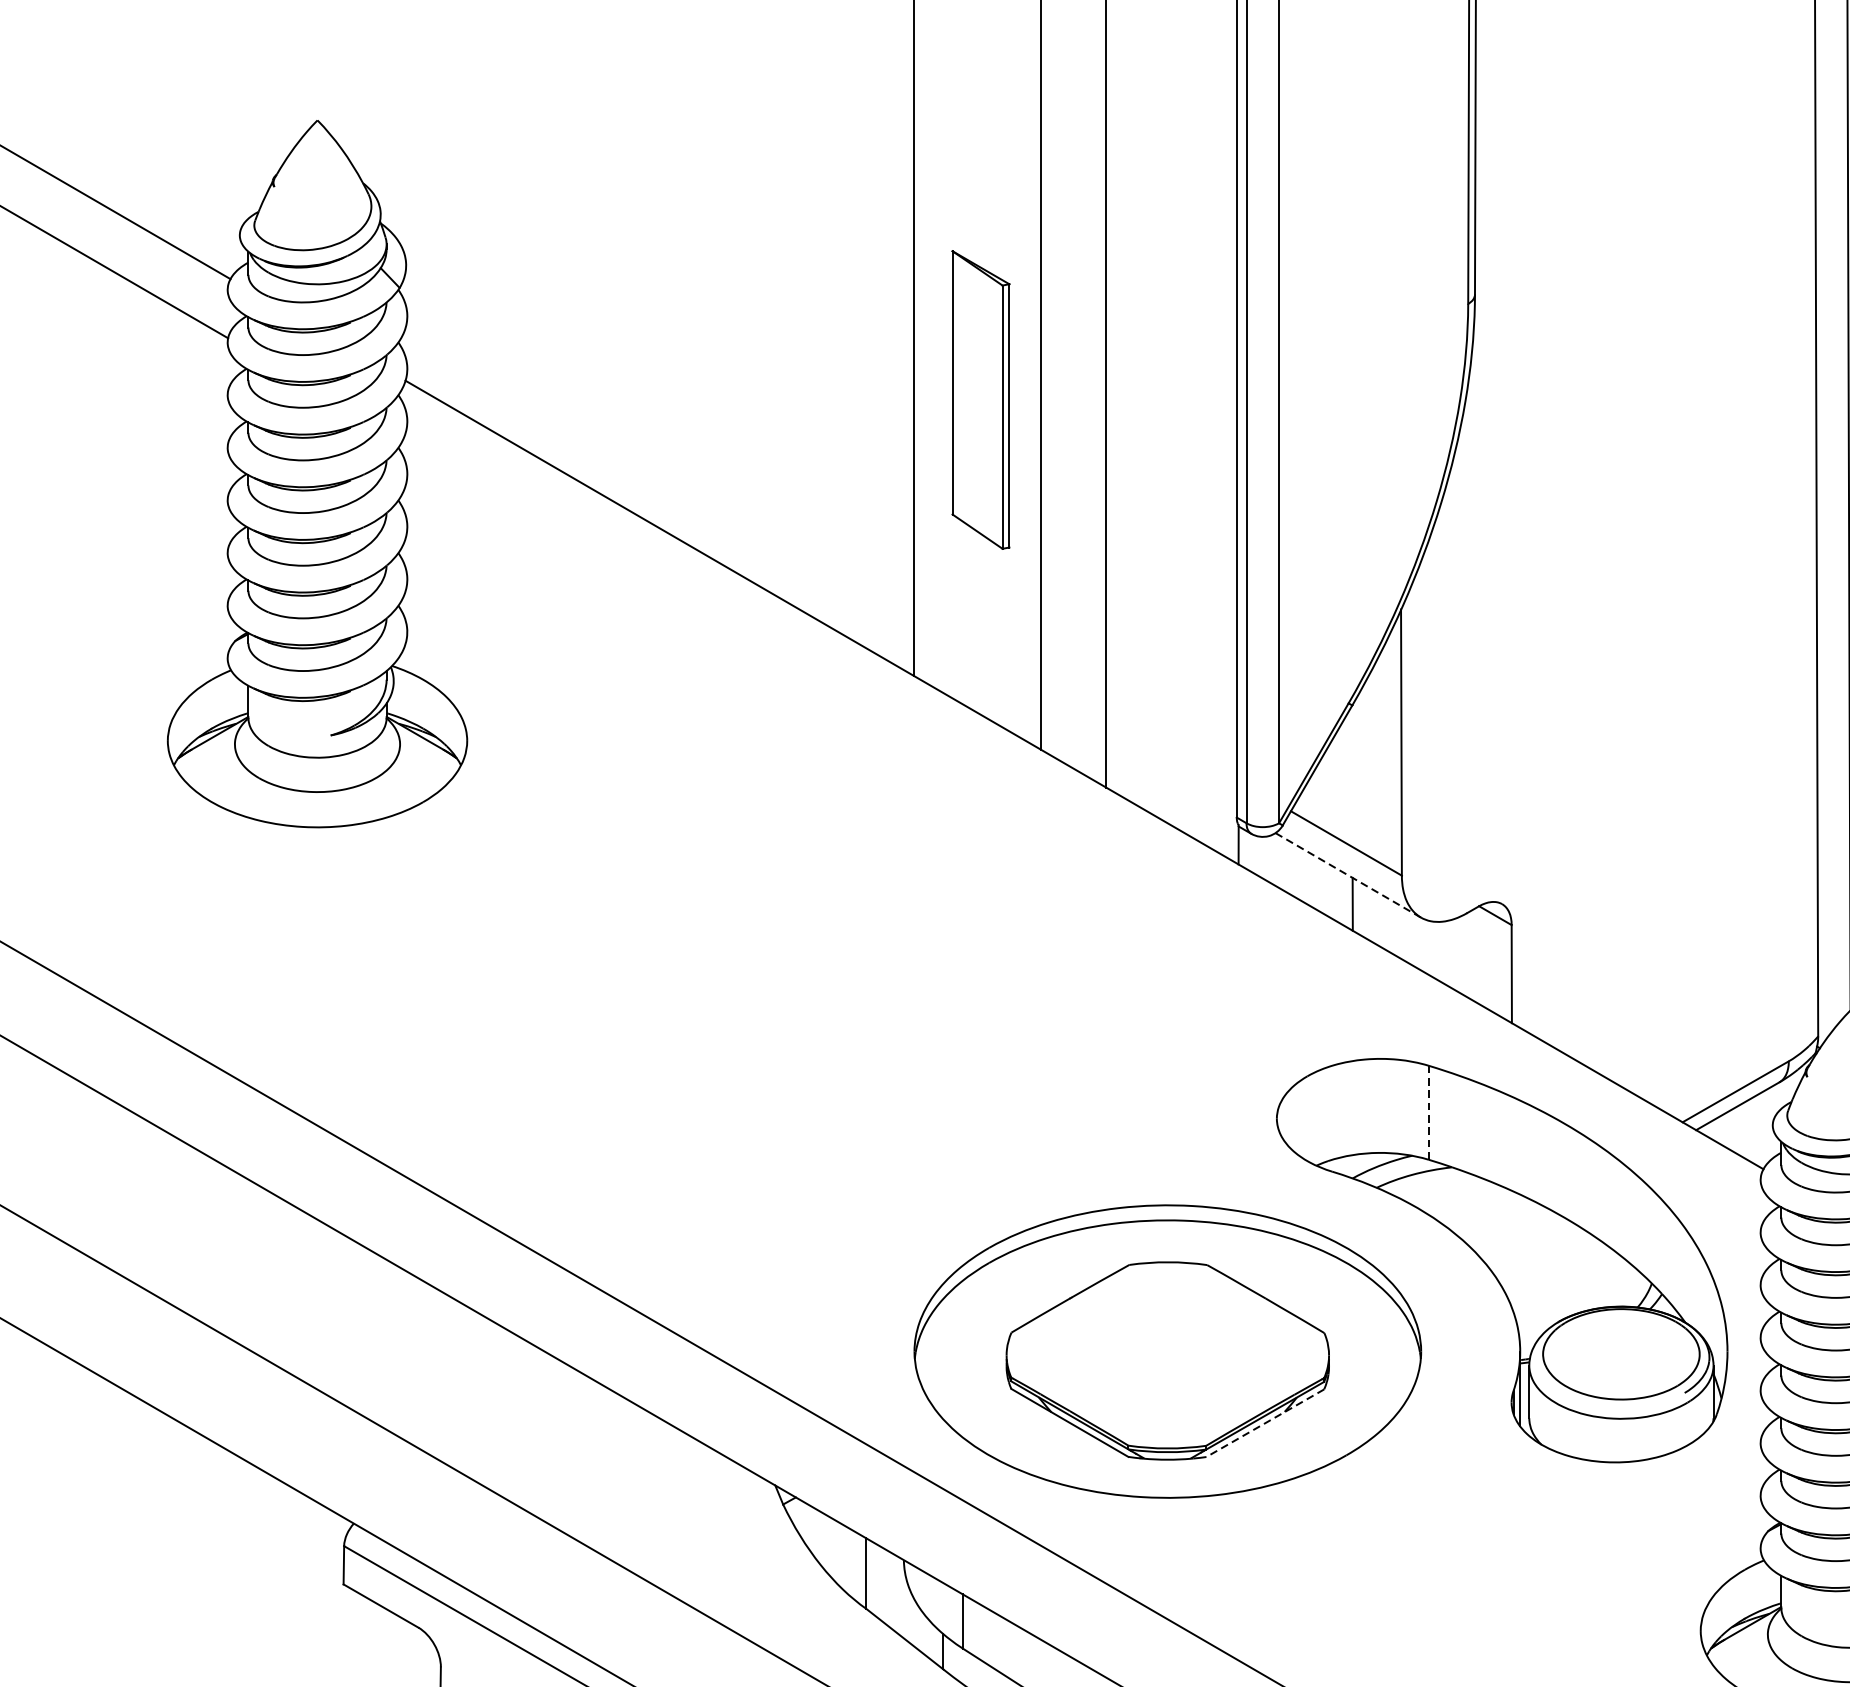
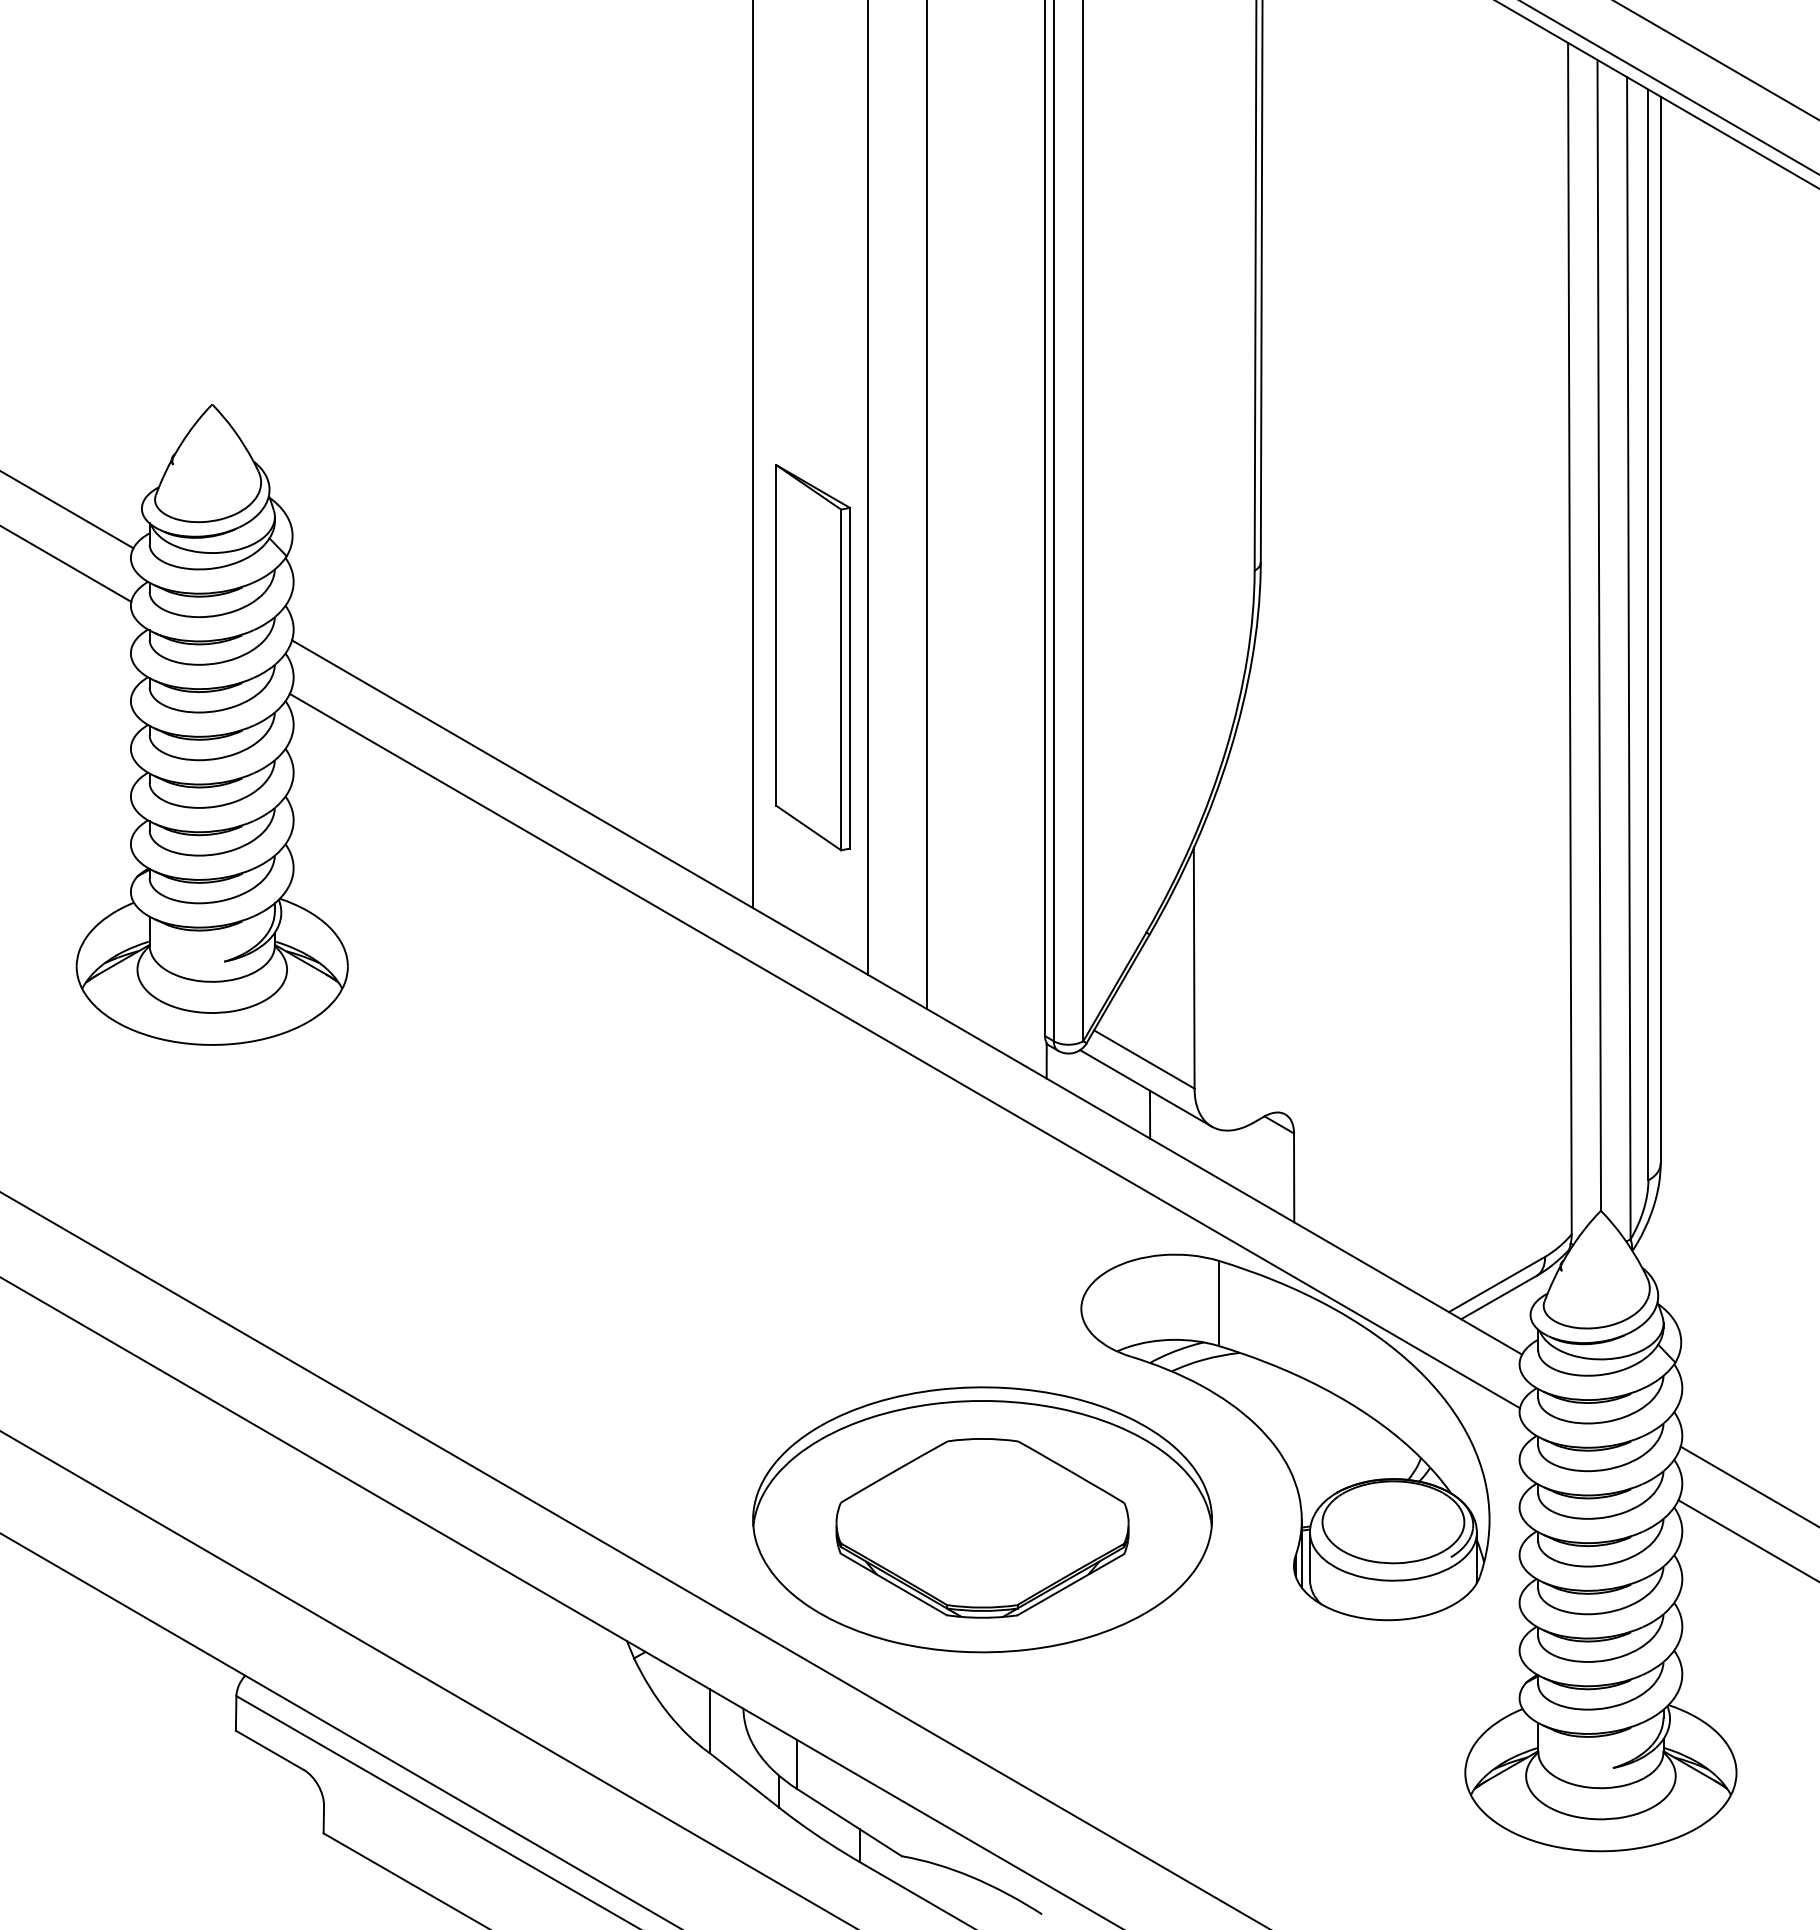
part: (981, 399) -> (813, 657), size x1.43
line: (1081, 833) -> (904, 1050), added
line: (1347, 875) -> (1145, 1088), dashed -> solid
line: (1429, 1112) -> (1219, 1303), dashed -> solid
line: (1264, 1422) -> (1070, 1584), dashed -> solid

